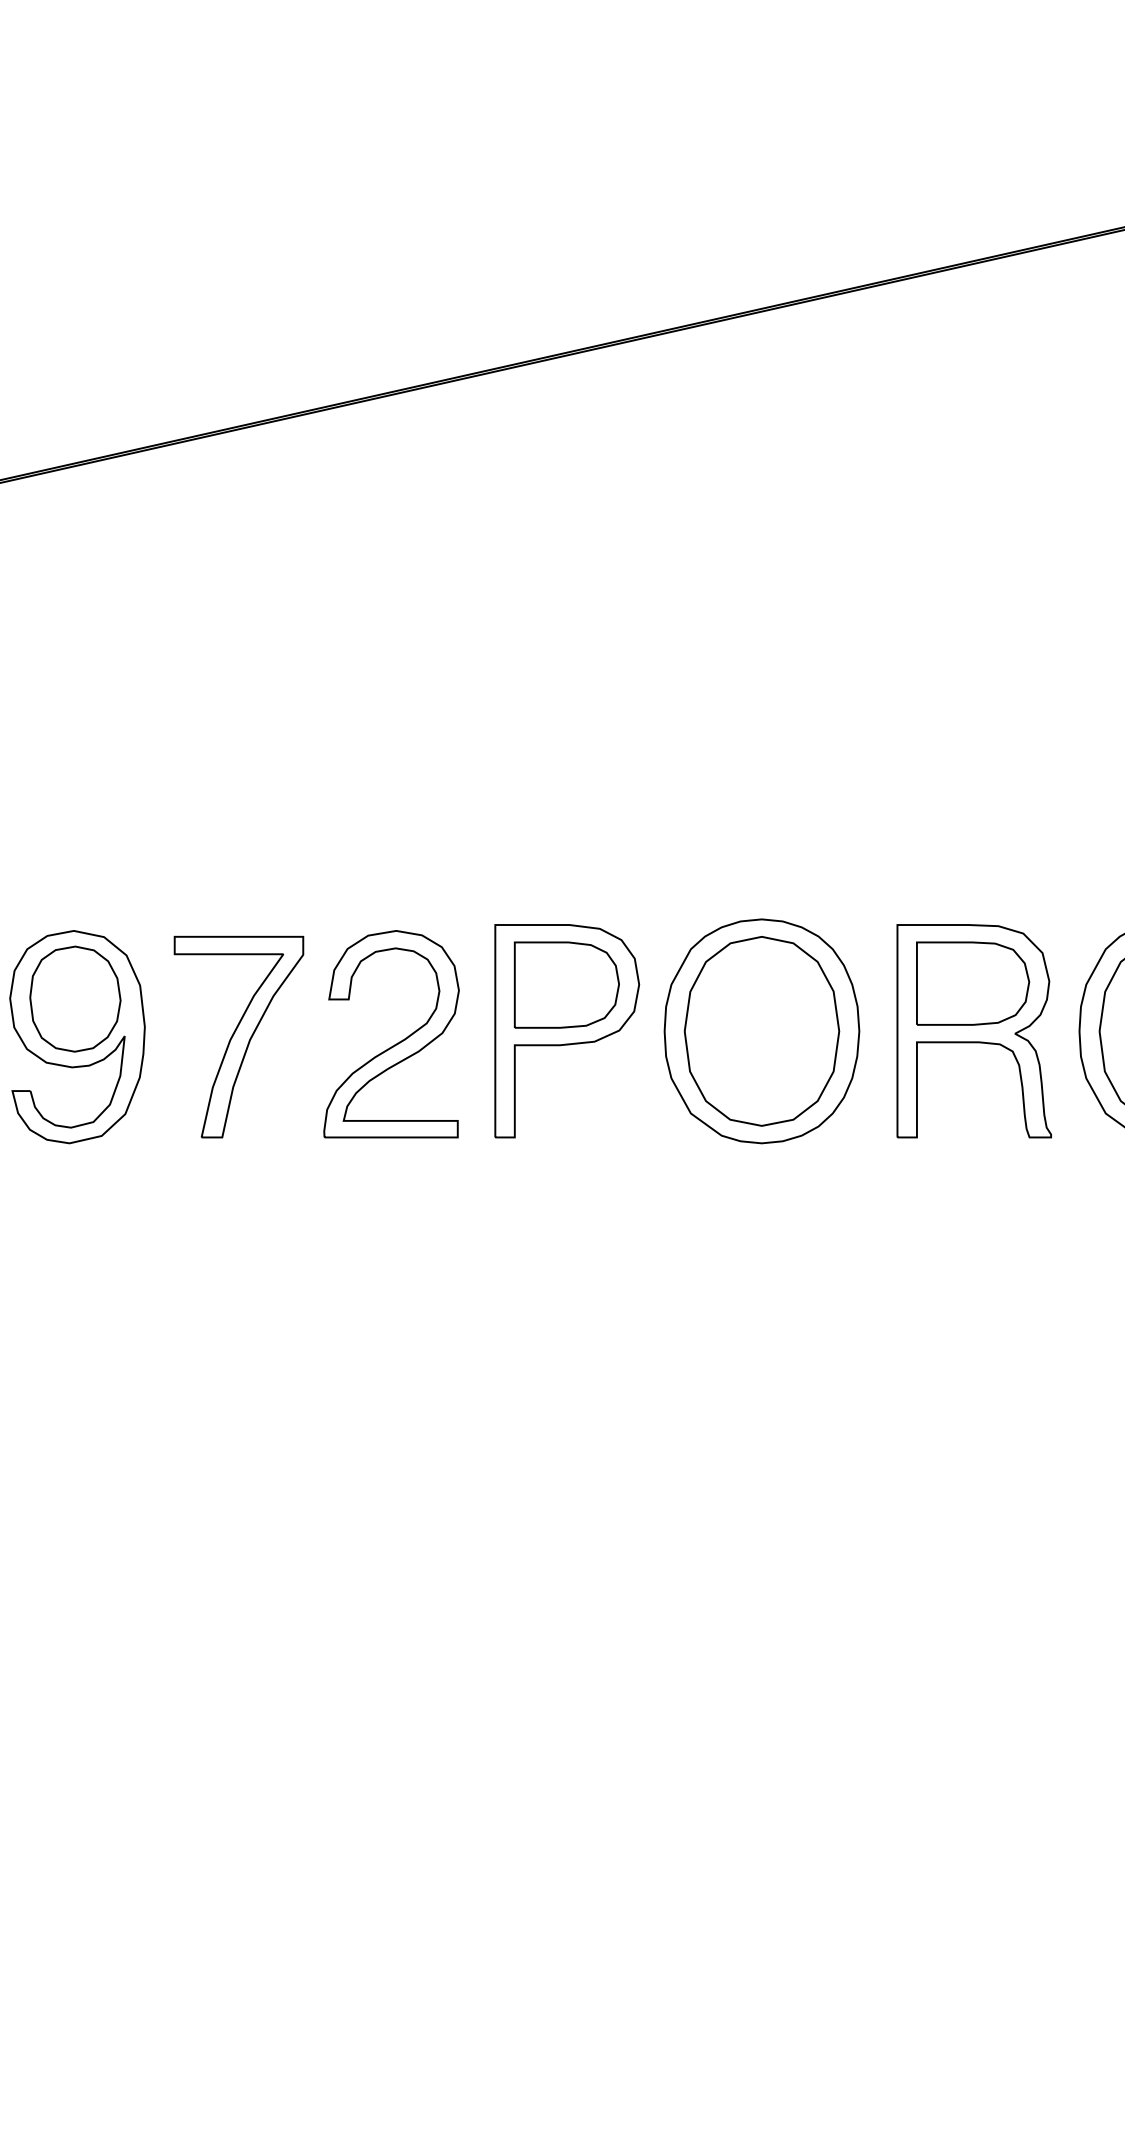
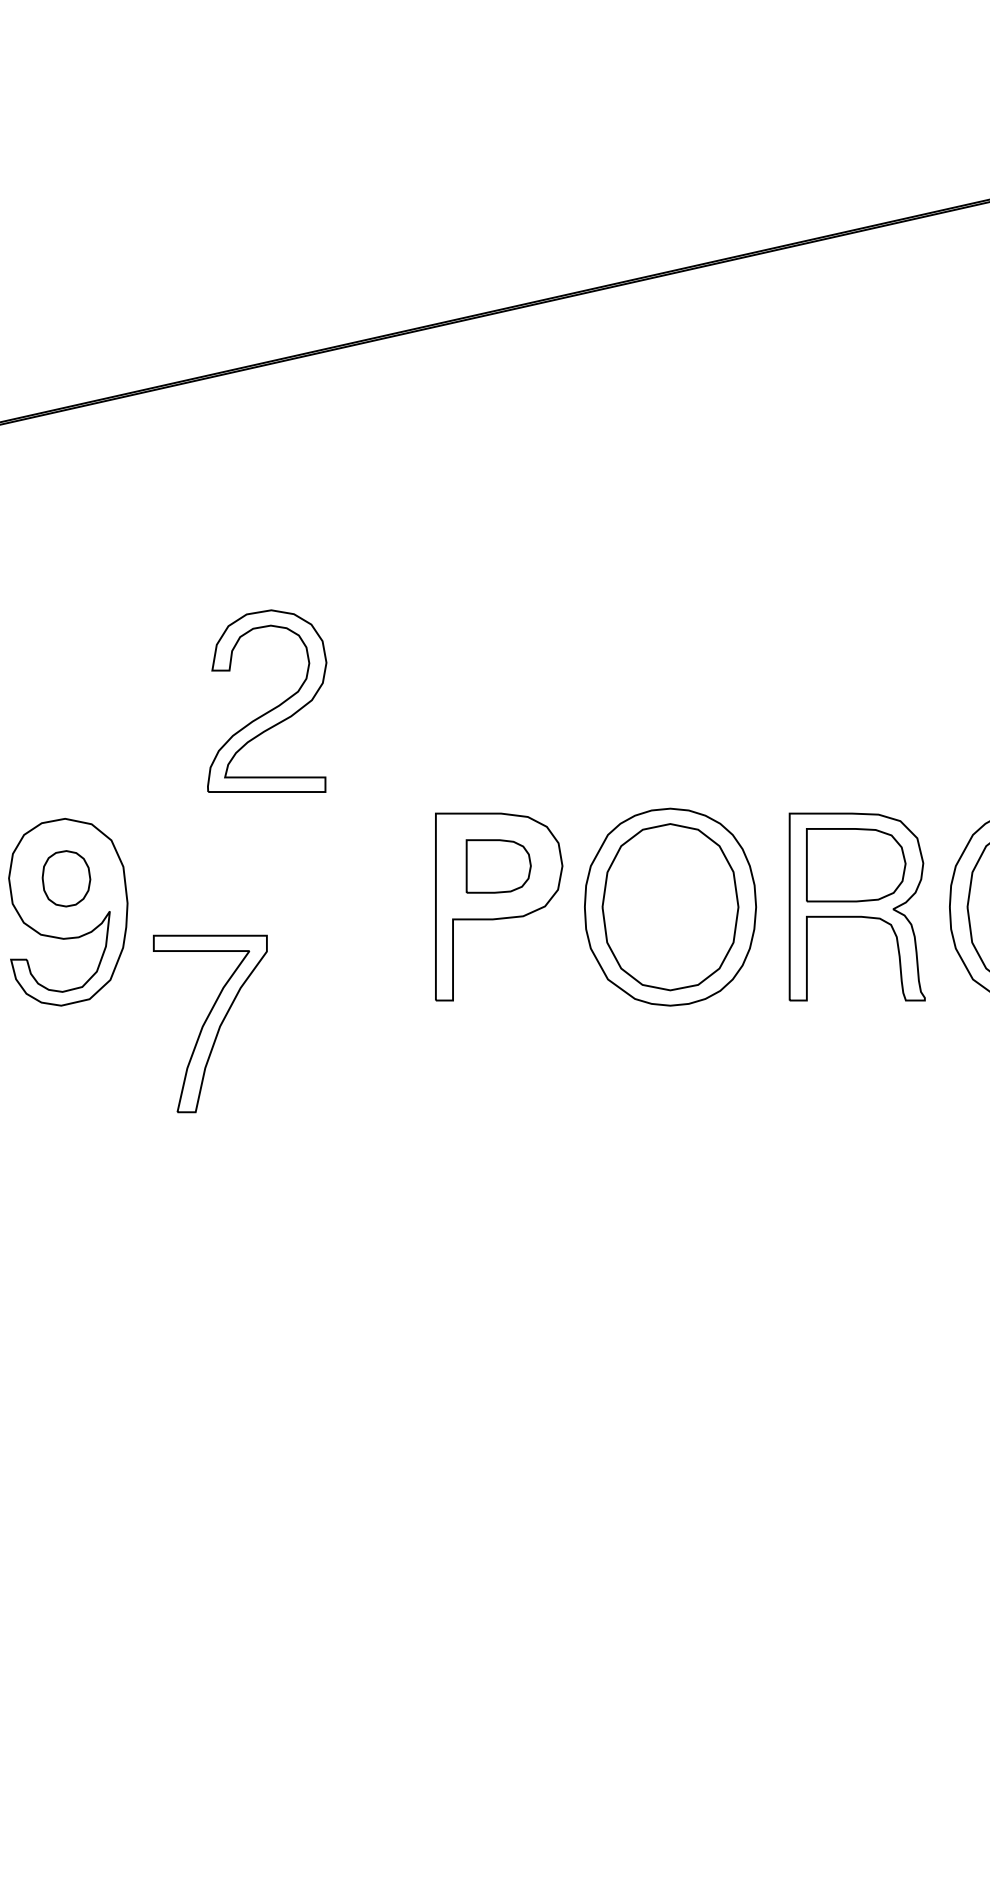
part: (566, 984) -> (498, 865), size x0.7
part: (75, 998) -> (66, 878), size x0.6
part: (238, 1036) -> (209, 1023), moved
part: (397, 1042) -> (272, 708), moved

